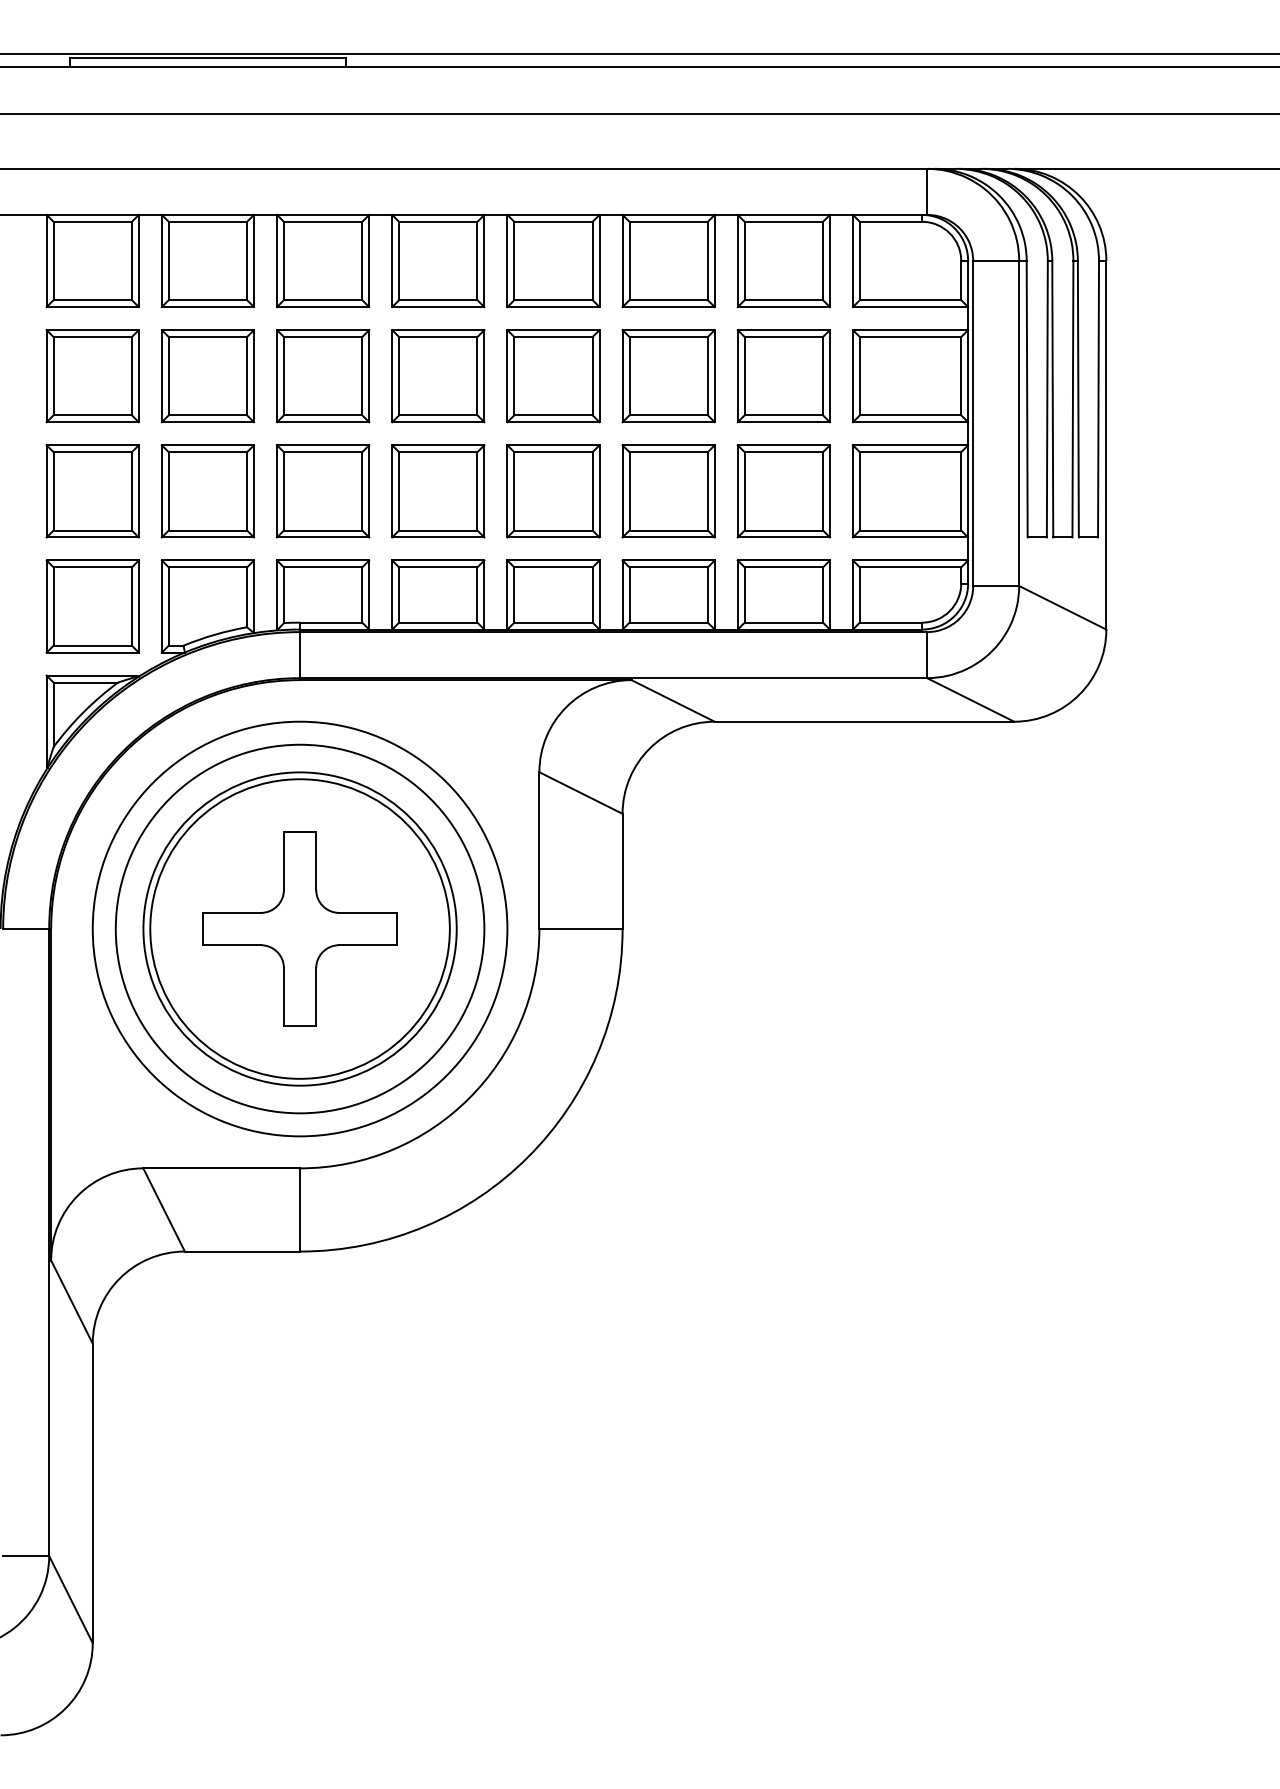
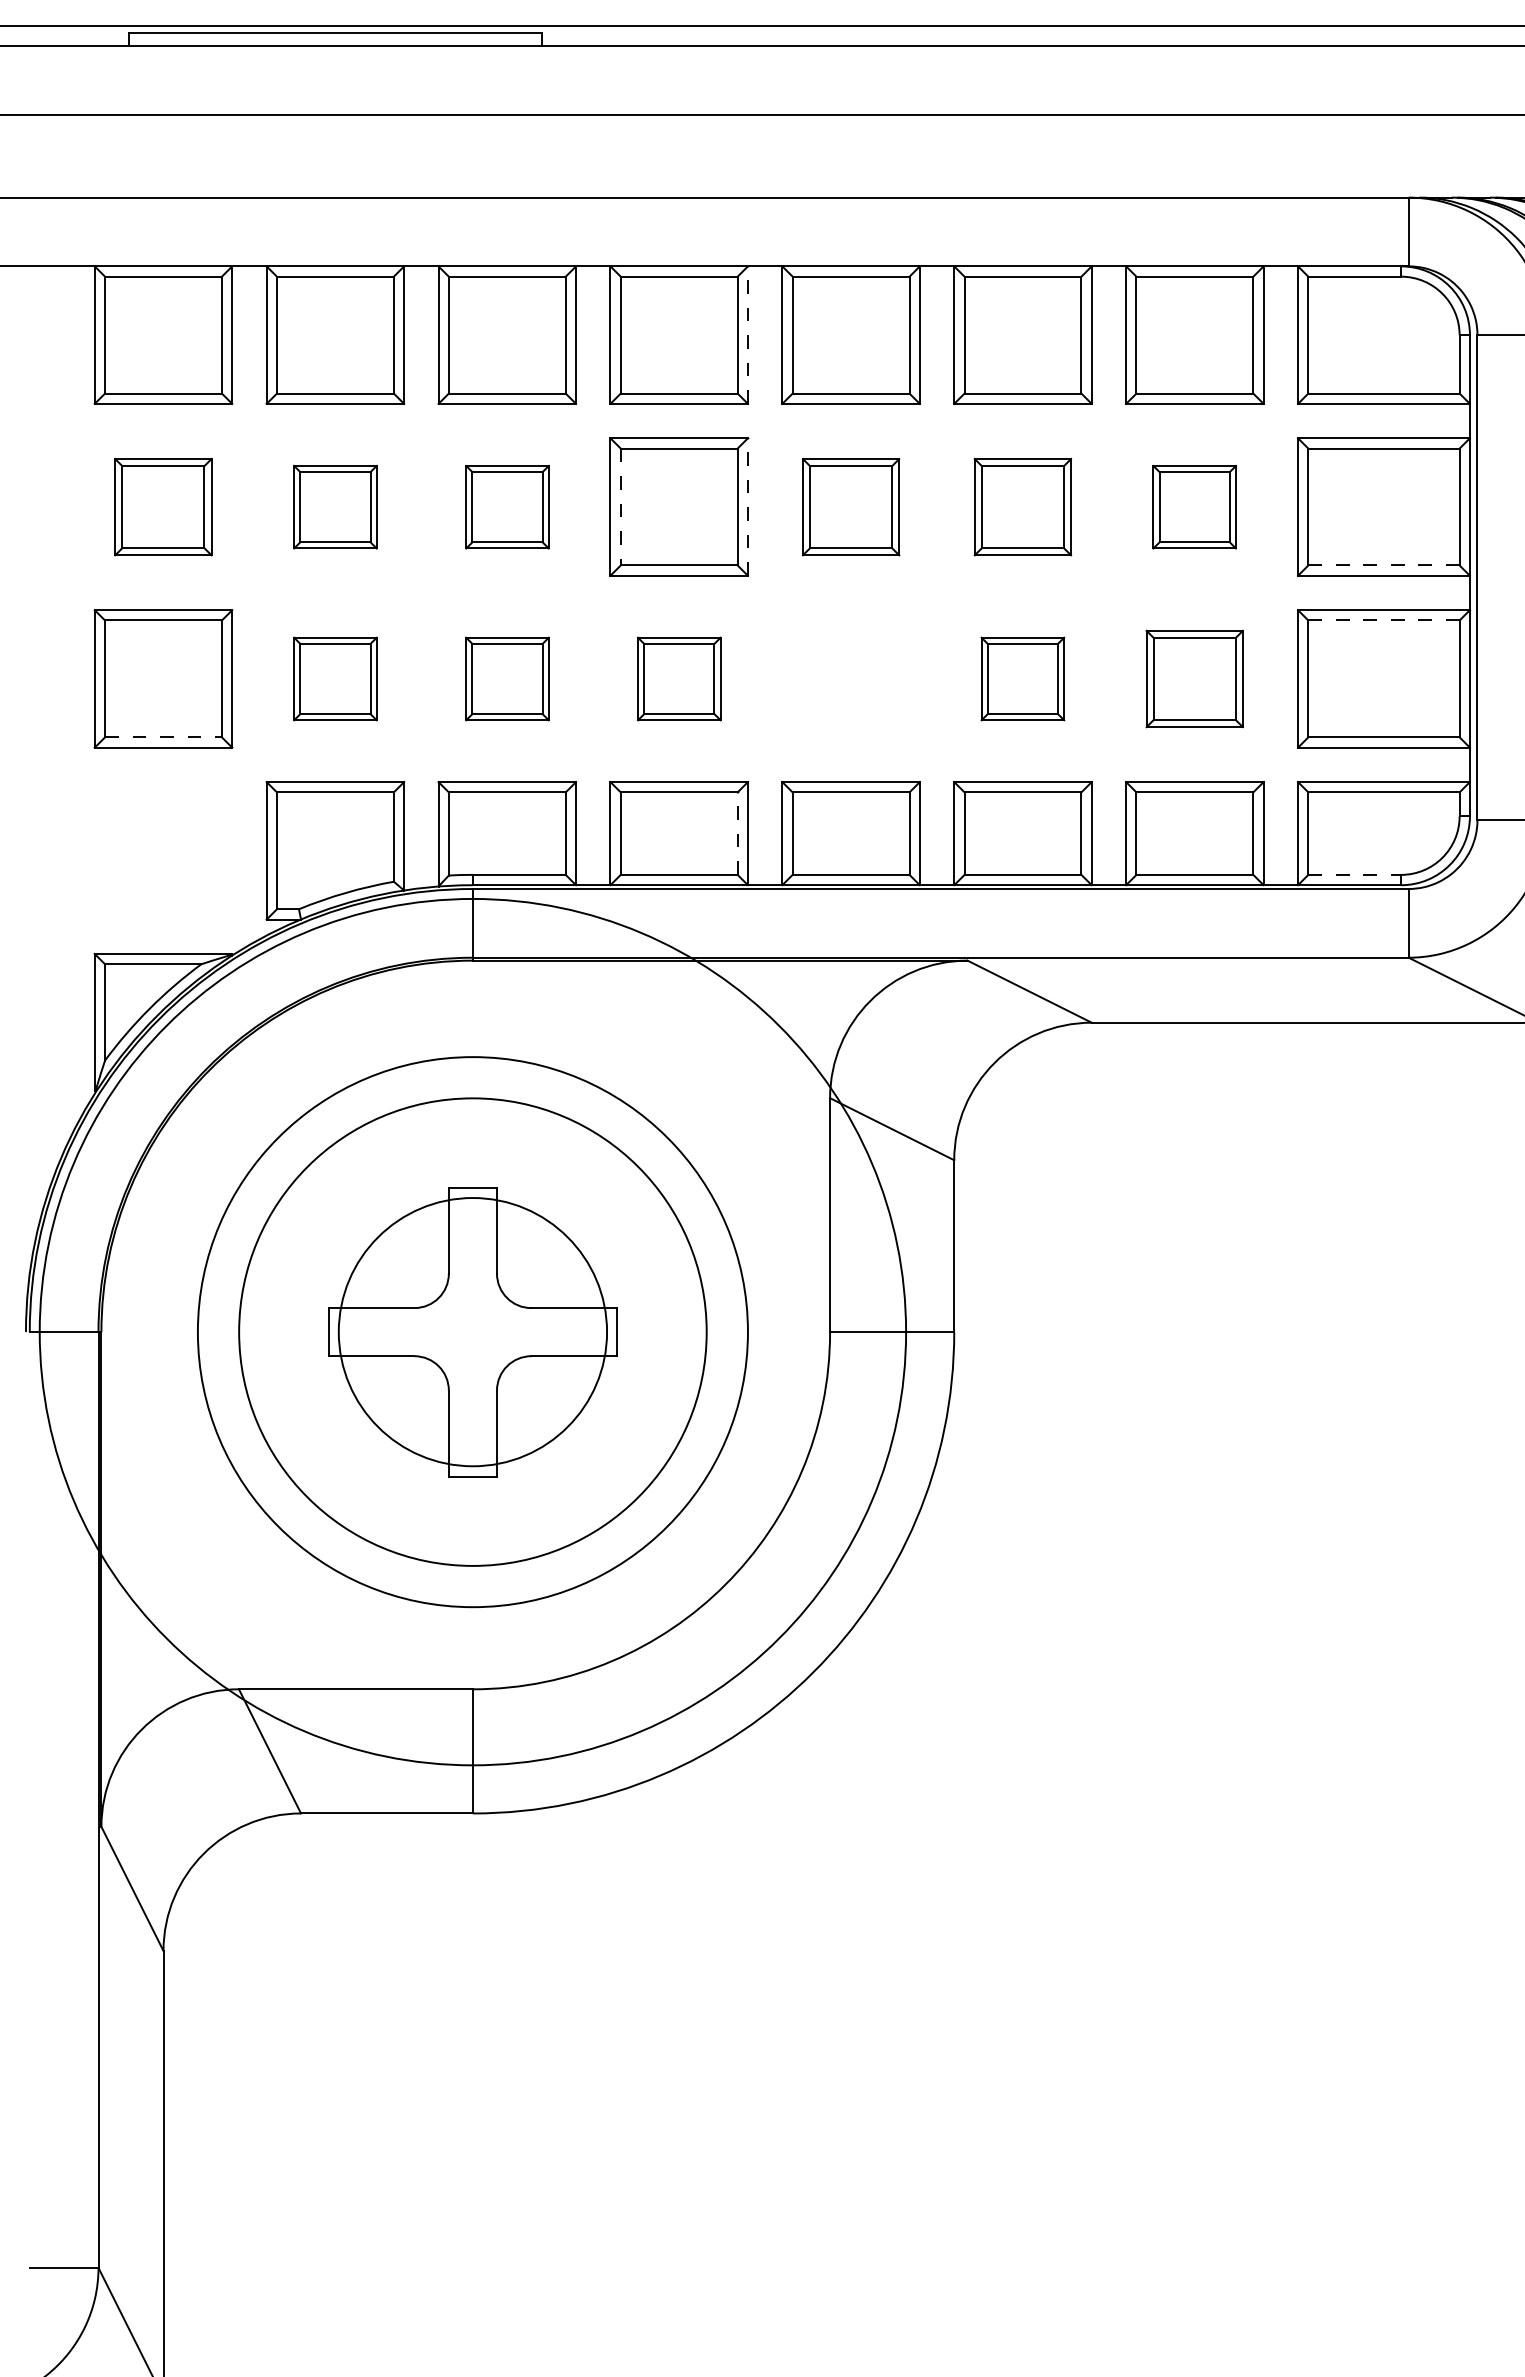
line: (484, 260) -> (748, 334), solid -> dashed
line: (484, 375) -> (748, 506), solid -> dashed
part: (92, 376) -> (163, 507), size x0.7
part: (207, 376) -> (334, 507), size x0.6
part: (323, 376) -> (507, 507), size x0.6
line: (399, 376) -> (621, 507), solid -> dashed
part: (553, 376) -> (851, 507), size x0.7
part: (668, 376) -> (1022, 507), size x0.7
part: (783, 376) -> (1194, 507), size x0.6
line: (910, 415) -> (1383, 565), solid -> dashed
line: (910, 452) -> (1383, 620), solid -> dashed
part: (207, 491) -> (334, 679), size x0.6
part: (323, 491) -> (507, 679), size x0.6
part: (438, 491) -> (679, 679), size x0.6
part: (553, 491) -> (851, 679), removed
part: (668, 491) -> (1022, 679), size x0.6
part: (783, 491) -> (1194, 679), size x0.7
line: (93, 530) -> (164, 737), solid -> dashed
line: (477, 595) -> (737, 834), solid -> dashed
part: (92, 606) -> (163, 850), removed
line: (891, 622) -> (1355, 874), solid -> dashed
circle: (299, 928) -> (472, 1331), size x0.6
circle: (299, 928) -> (472, 1331), size x1.4

